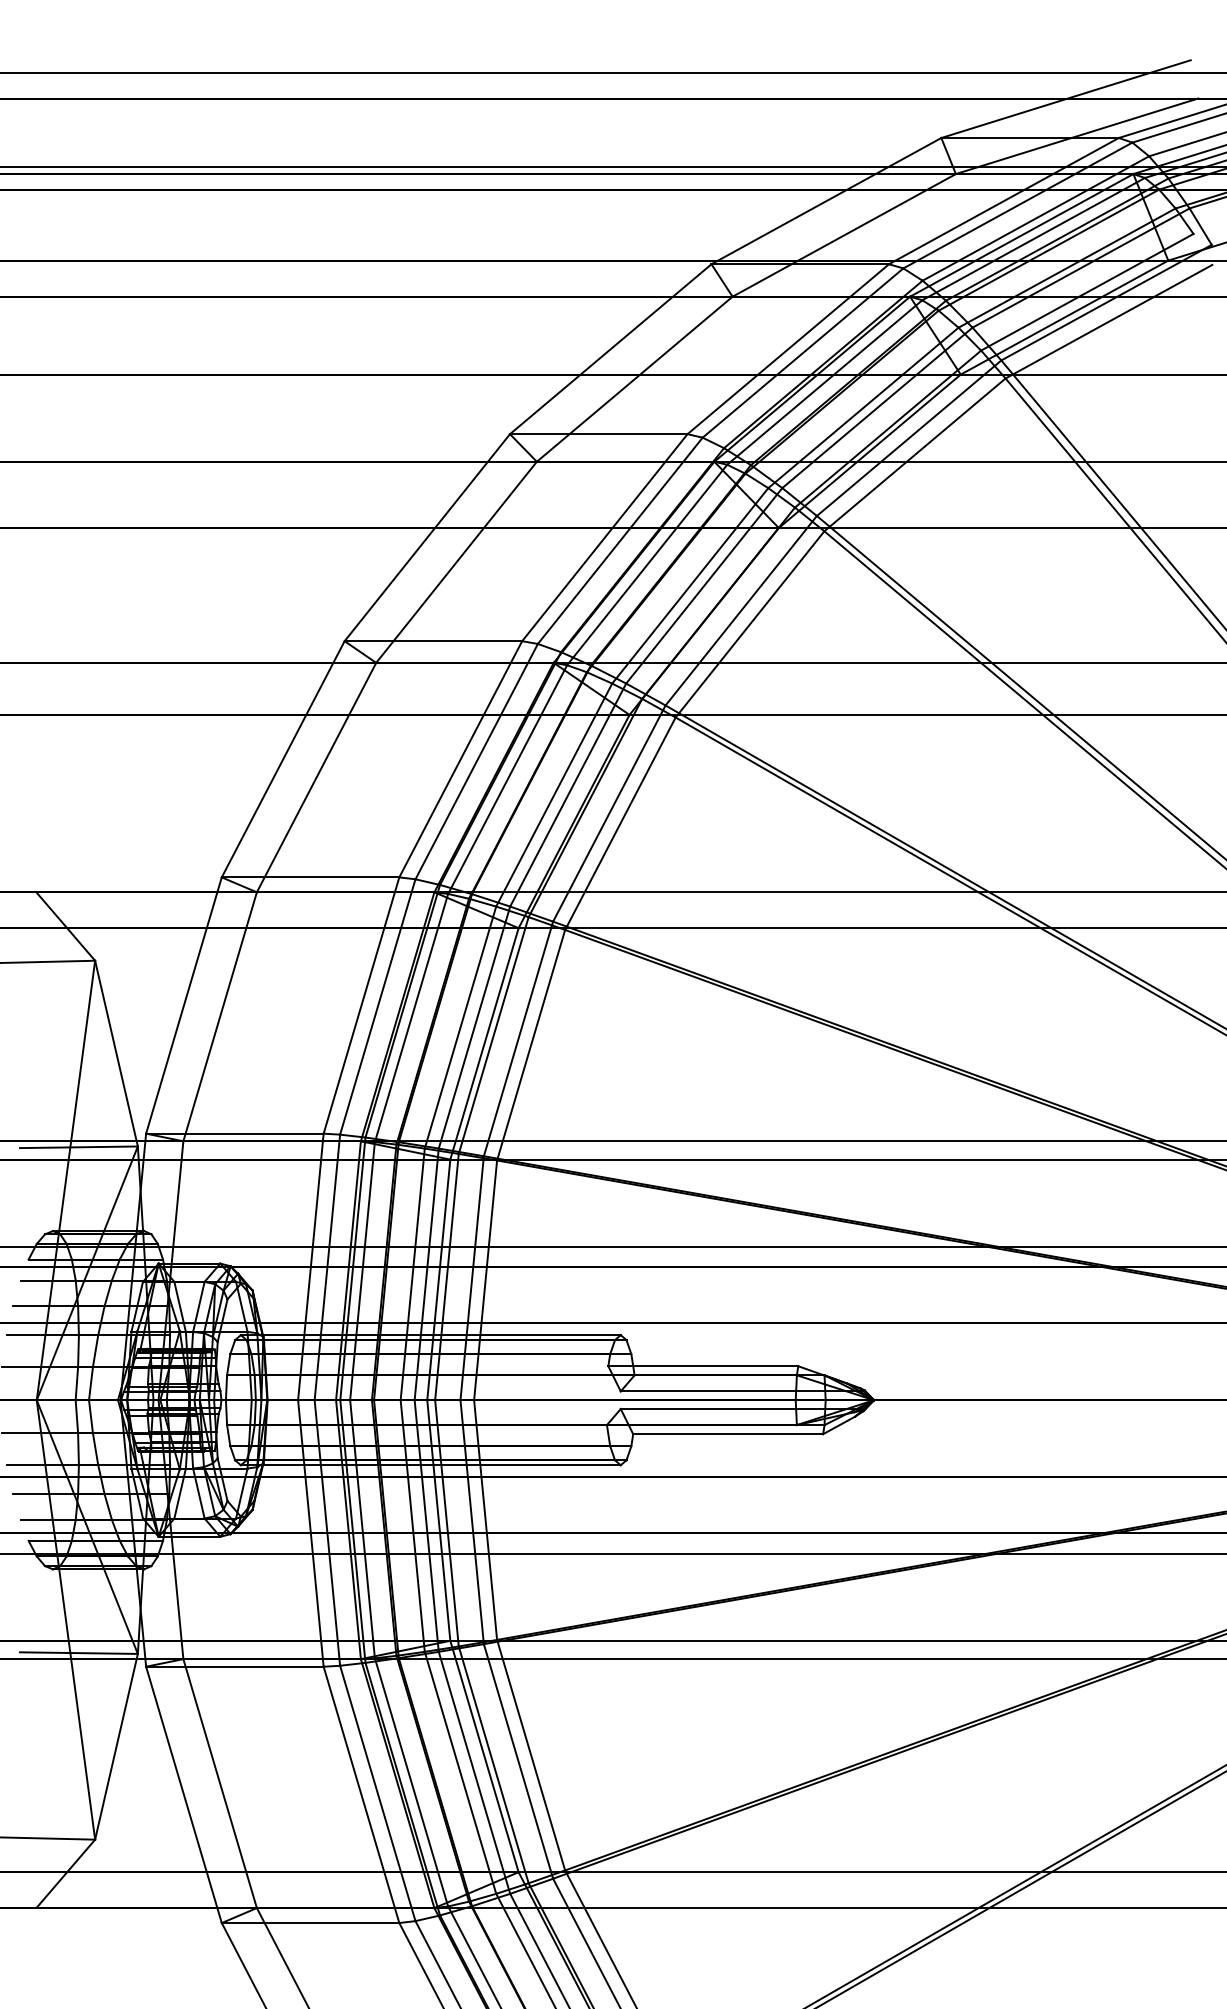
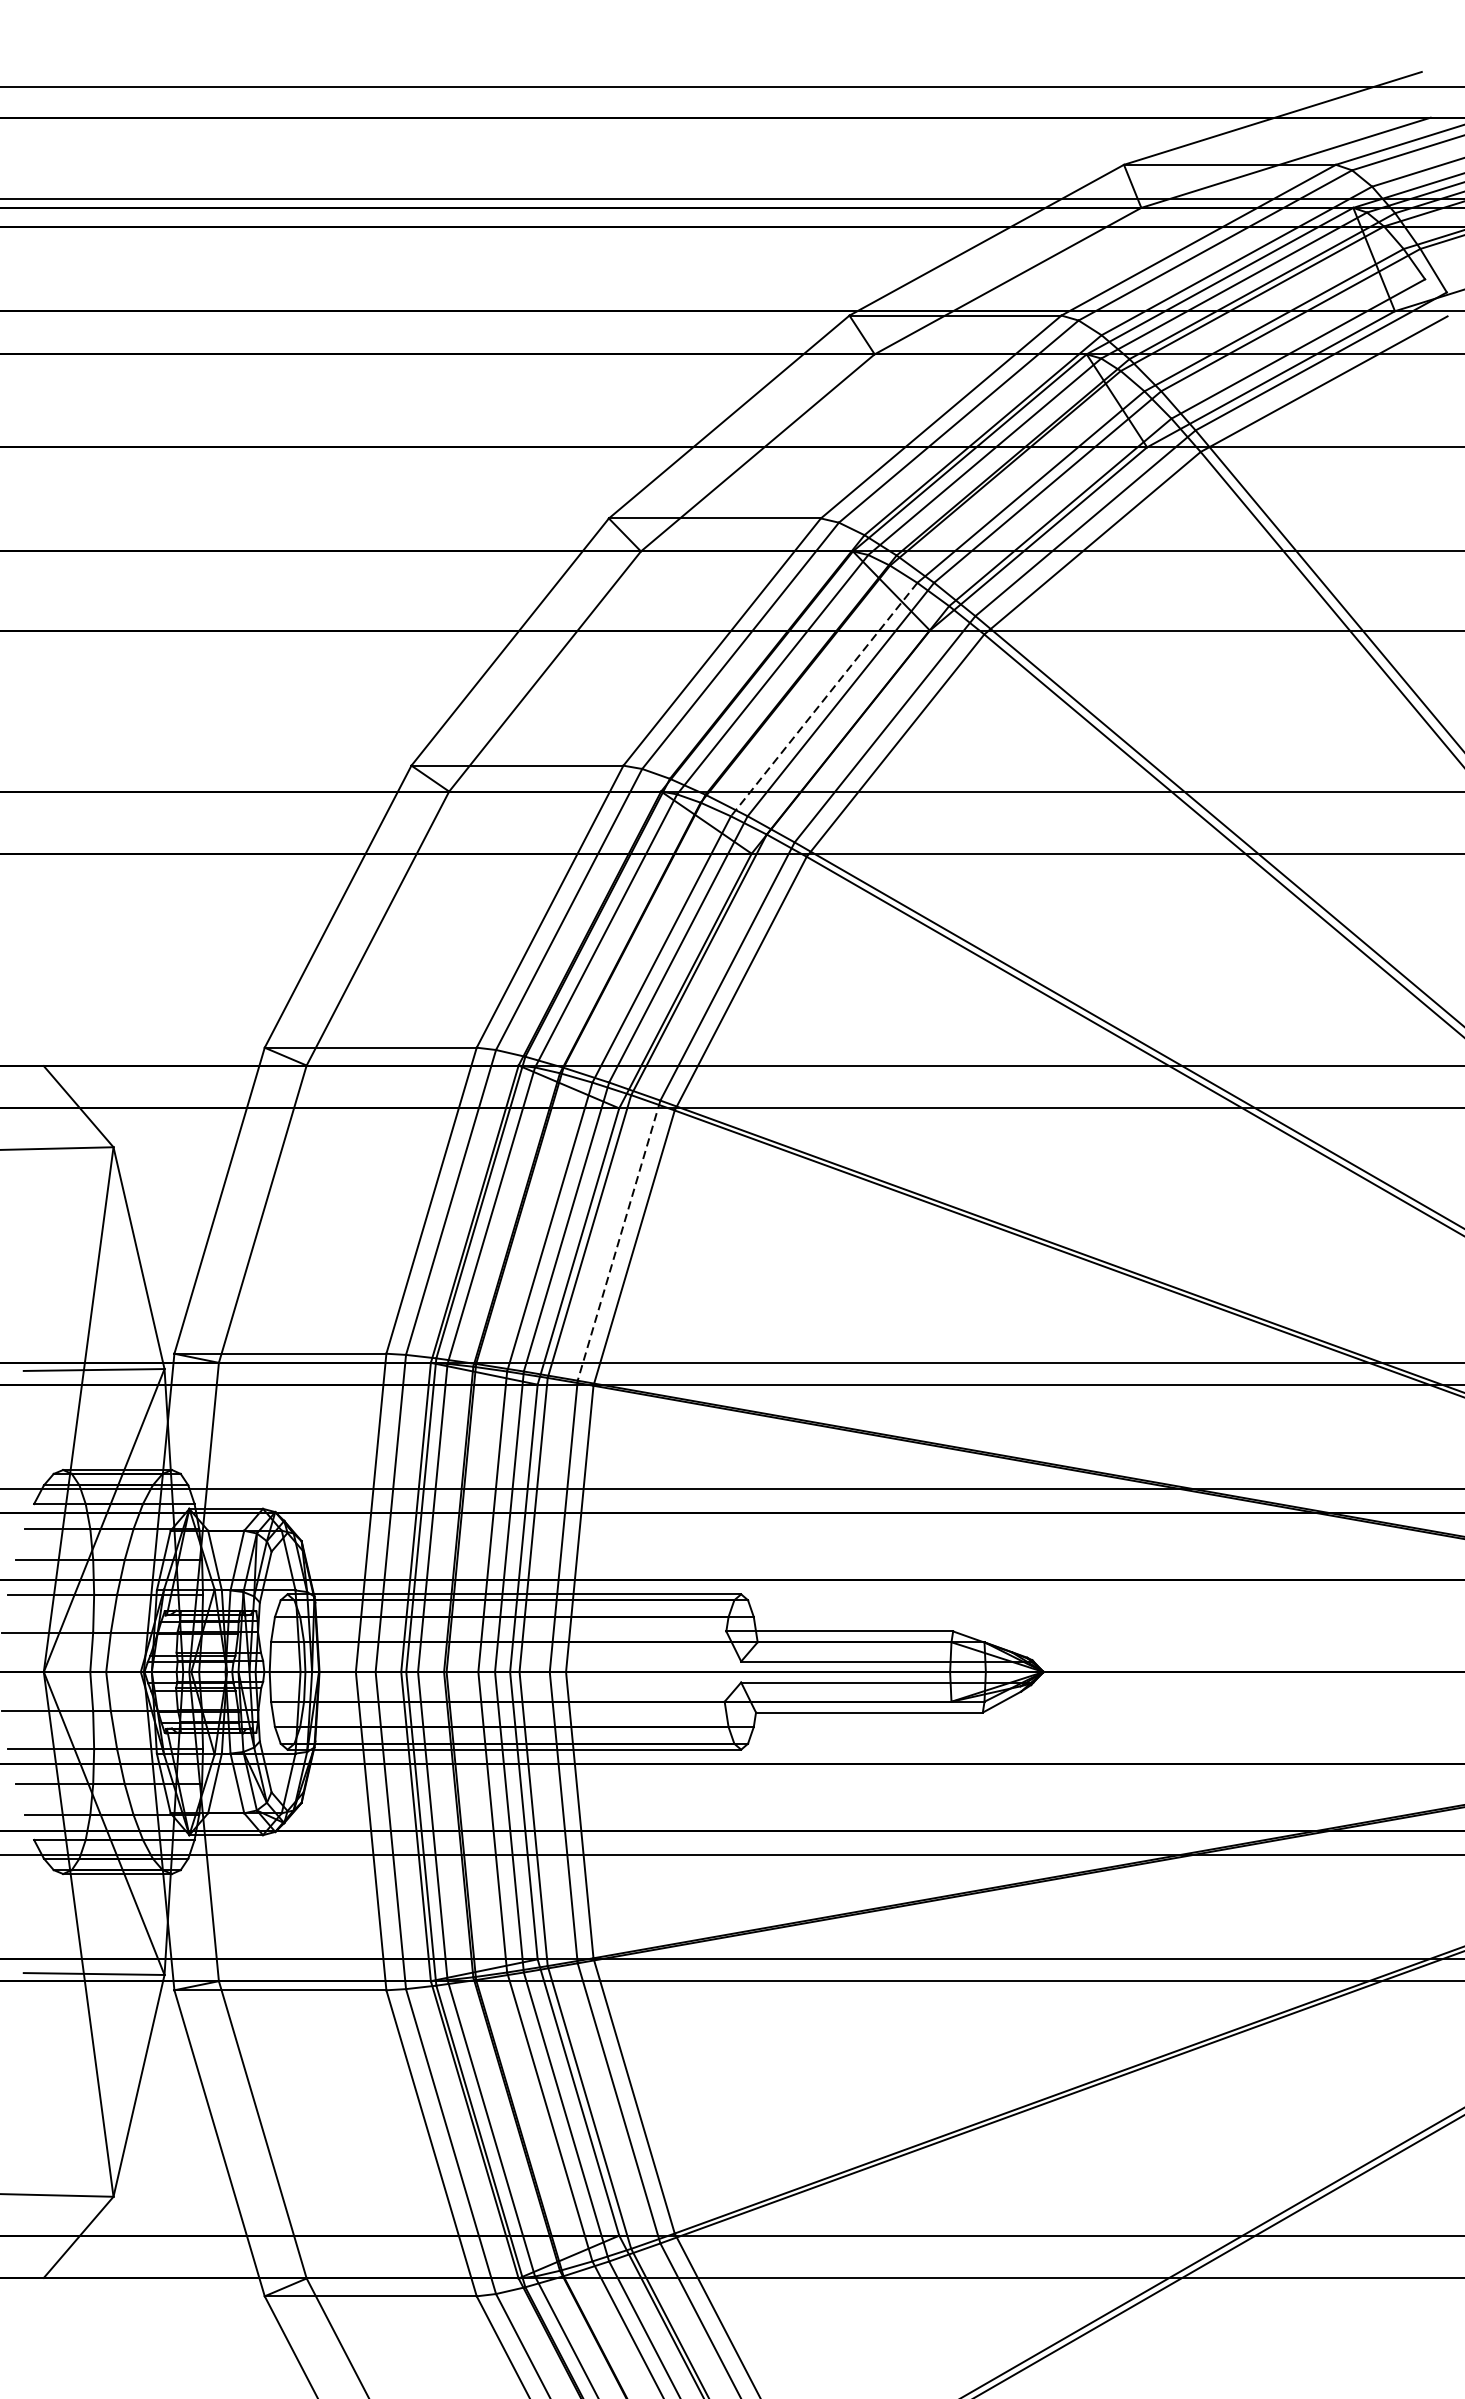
line: (689, 586) -> (823, 700), solid -> dashed
line: (518, 1039) -> (619, 1241), solid -> dashed

